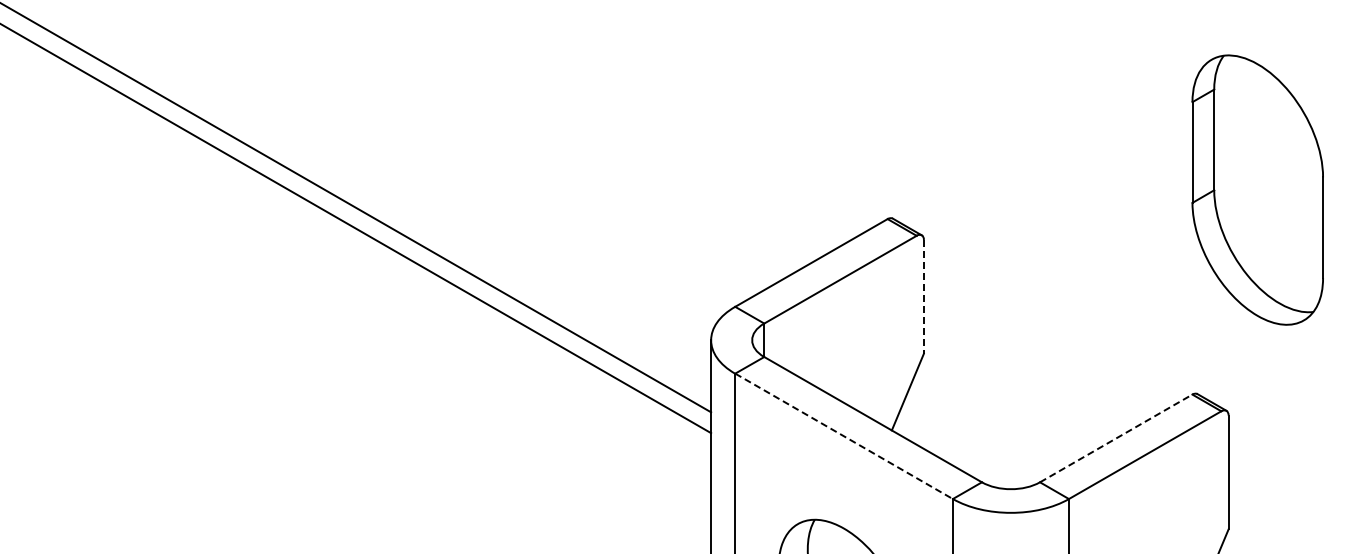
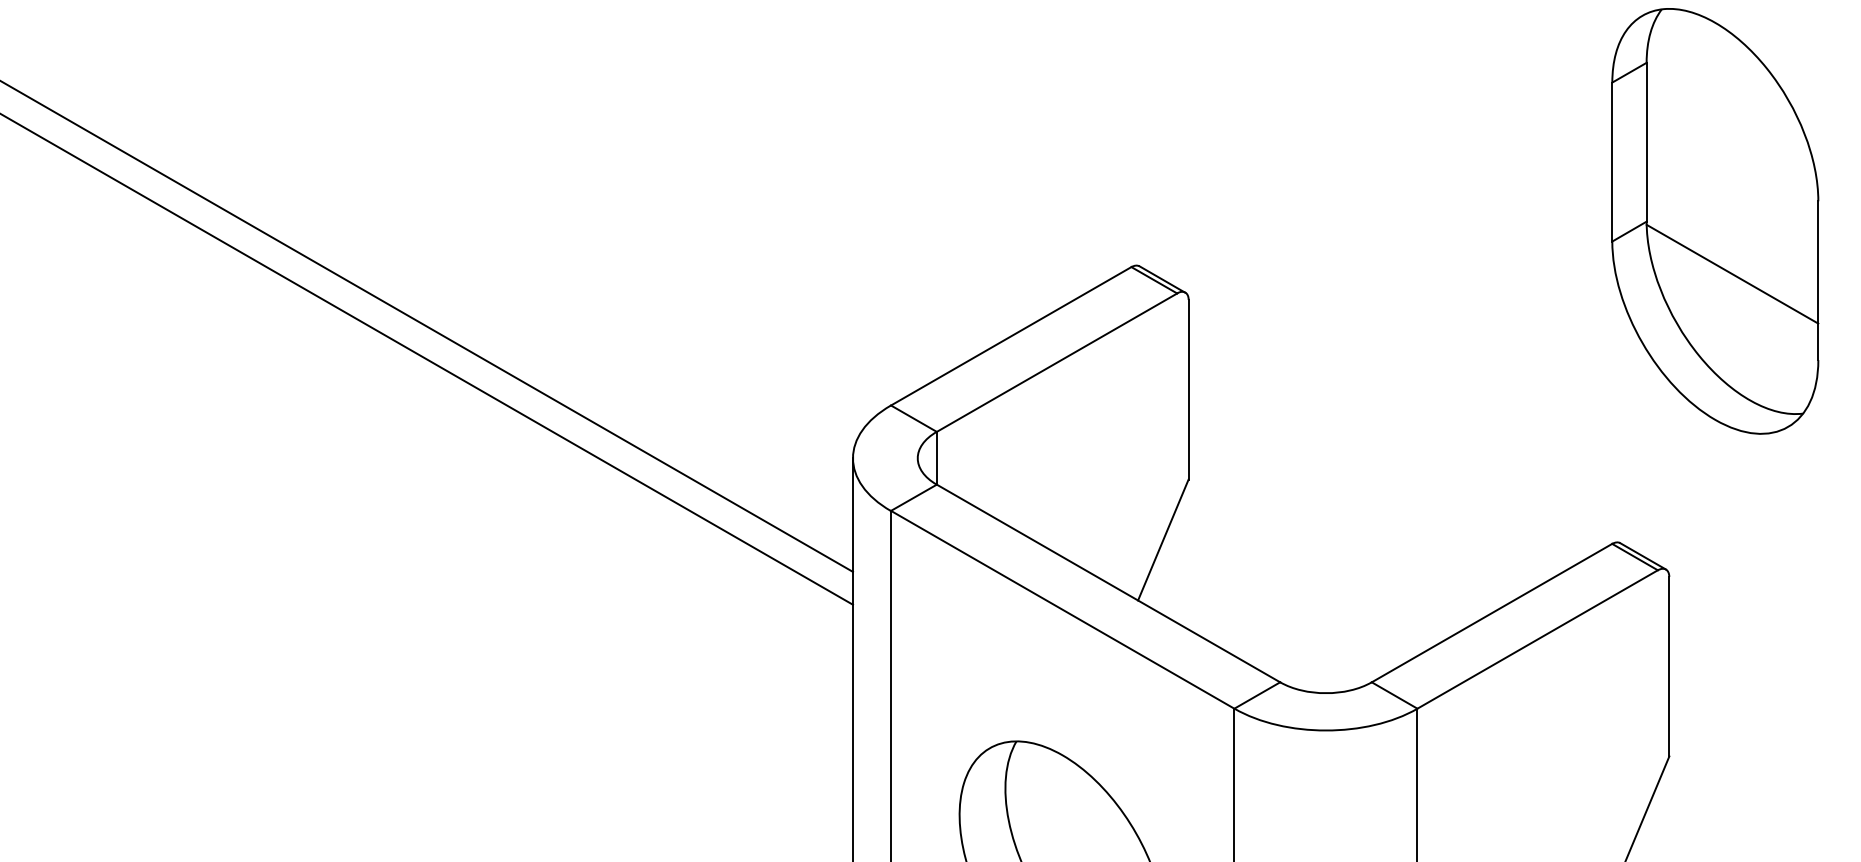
line: (1268, 223) -> (1732, 274), added
line: (923, 296) -> (1187, 389), dashed -> solid
line: (844, 436) -> (1063, 610), dashed -> solid
line: (1116, 438) -> (1492, 613), dashed -> solid

